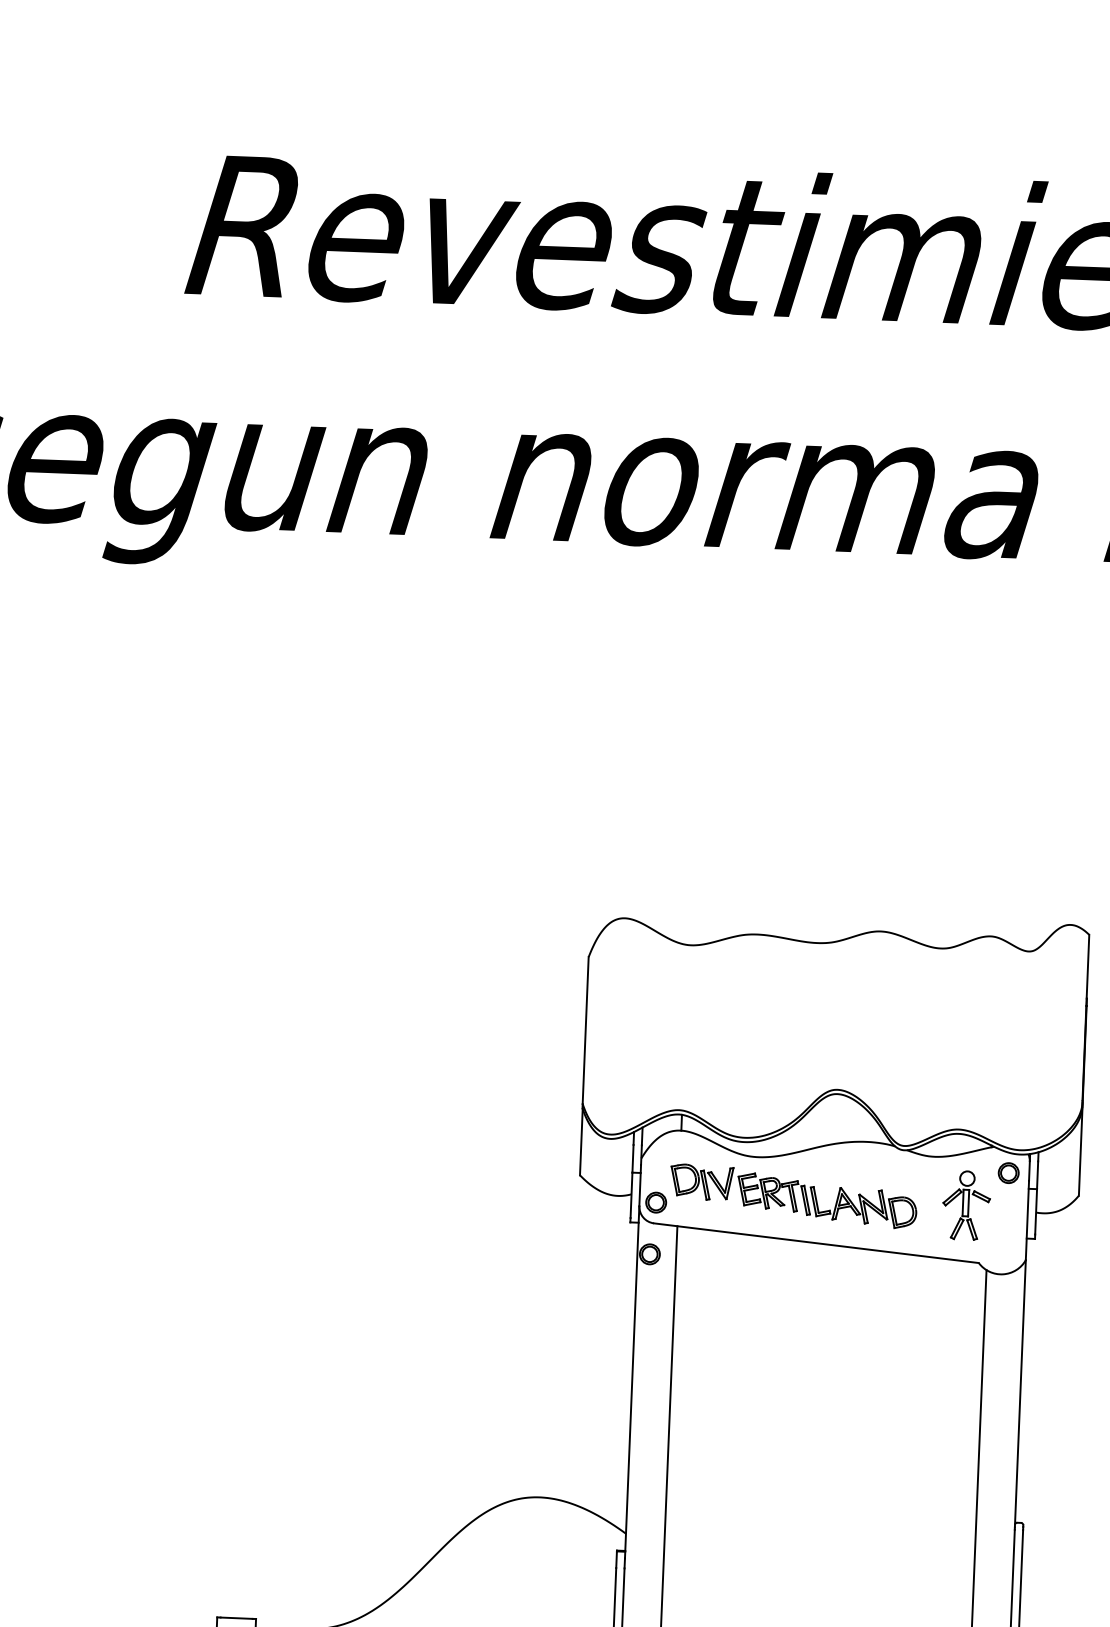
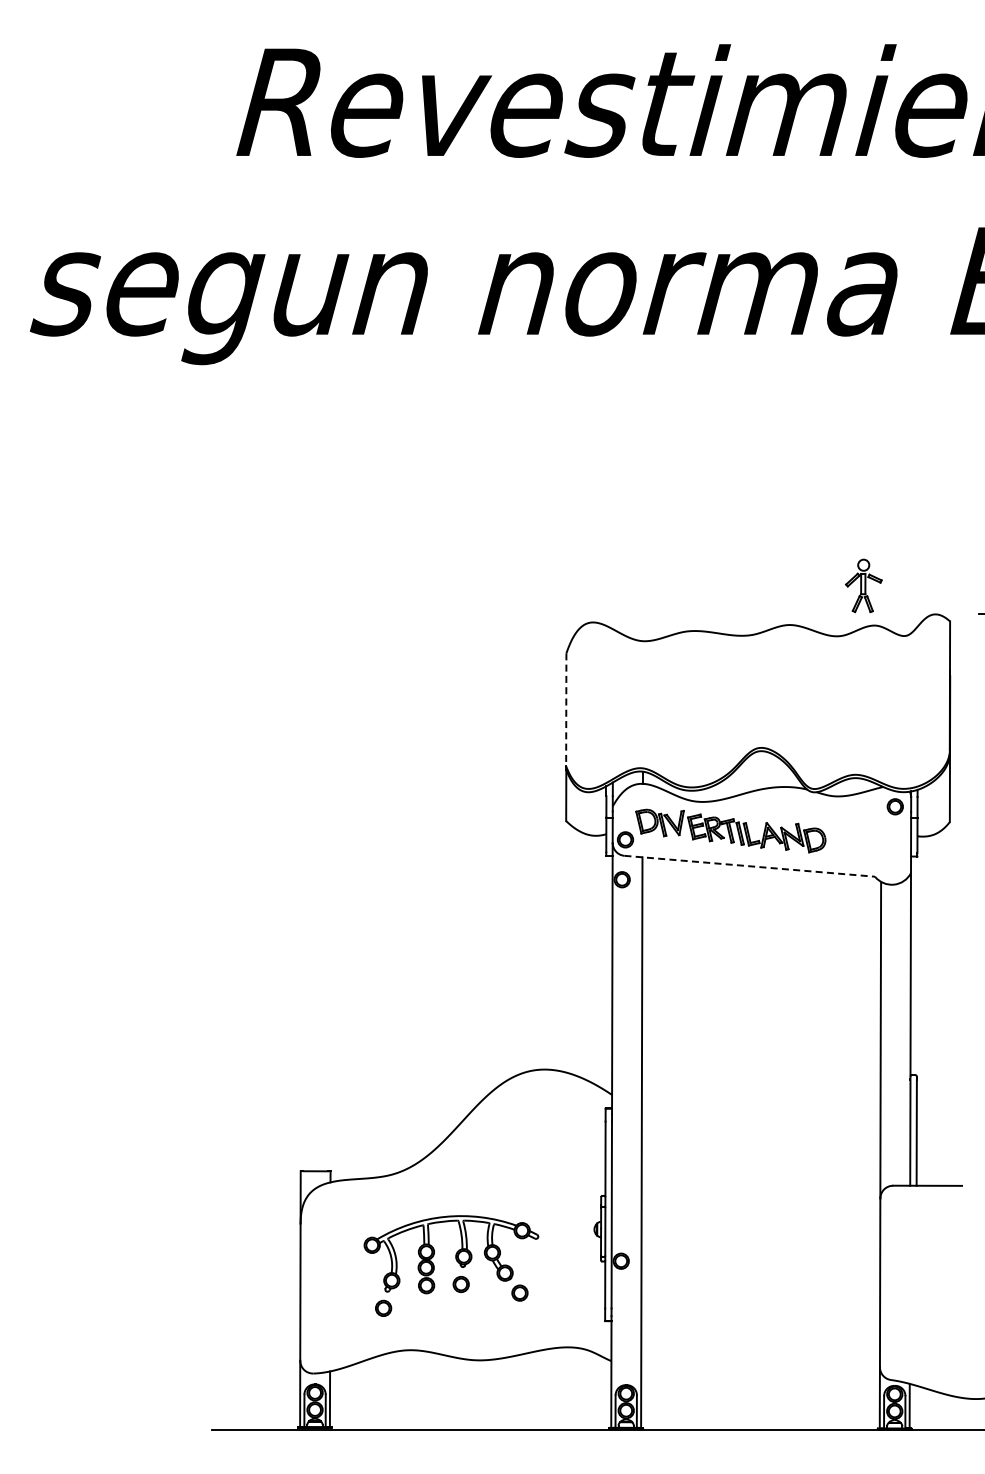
line: (585, 1031) -> (566, 710), solid -> dashed
part: (966, 1204) -> (863, 585), moved
line: (816, 1243) -> (749, 866), solid -> dashed

